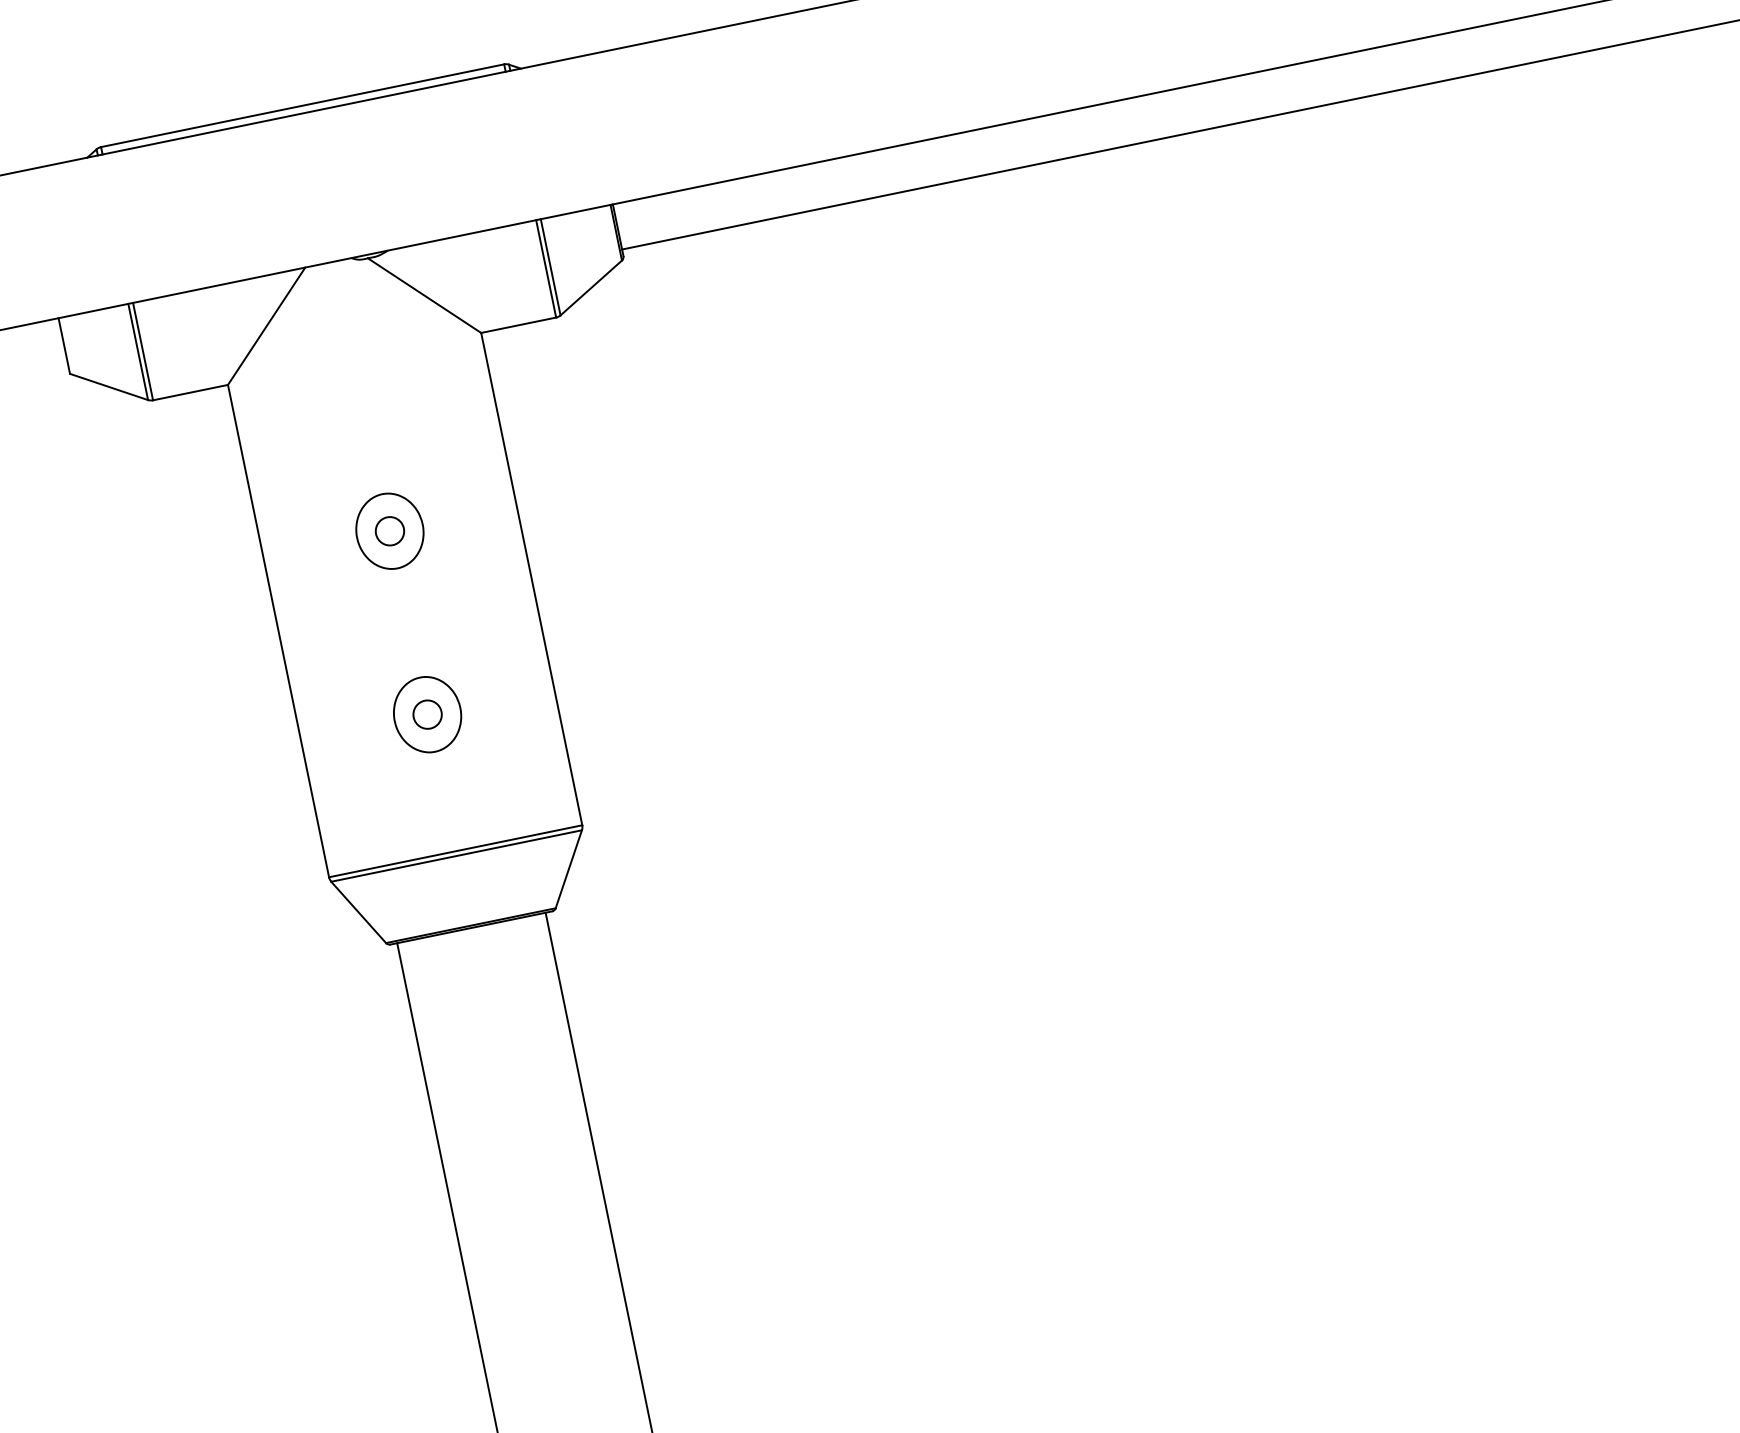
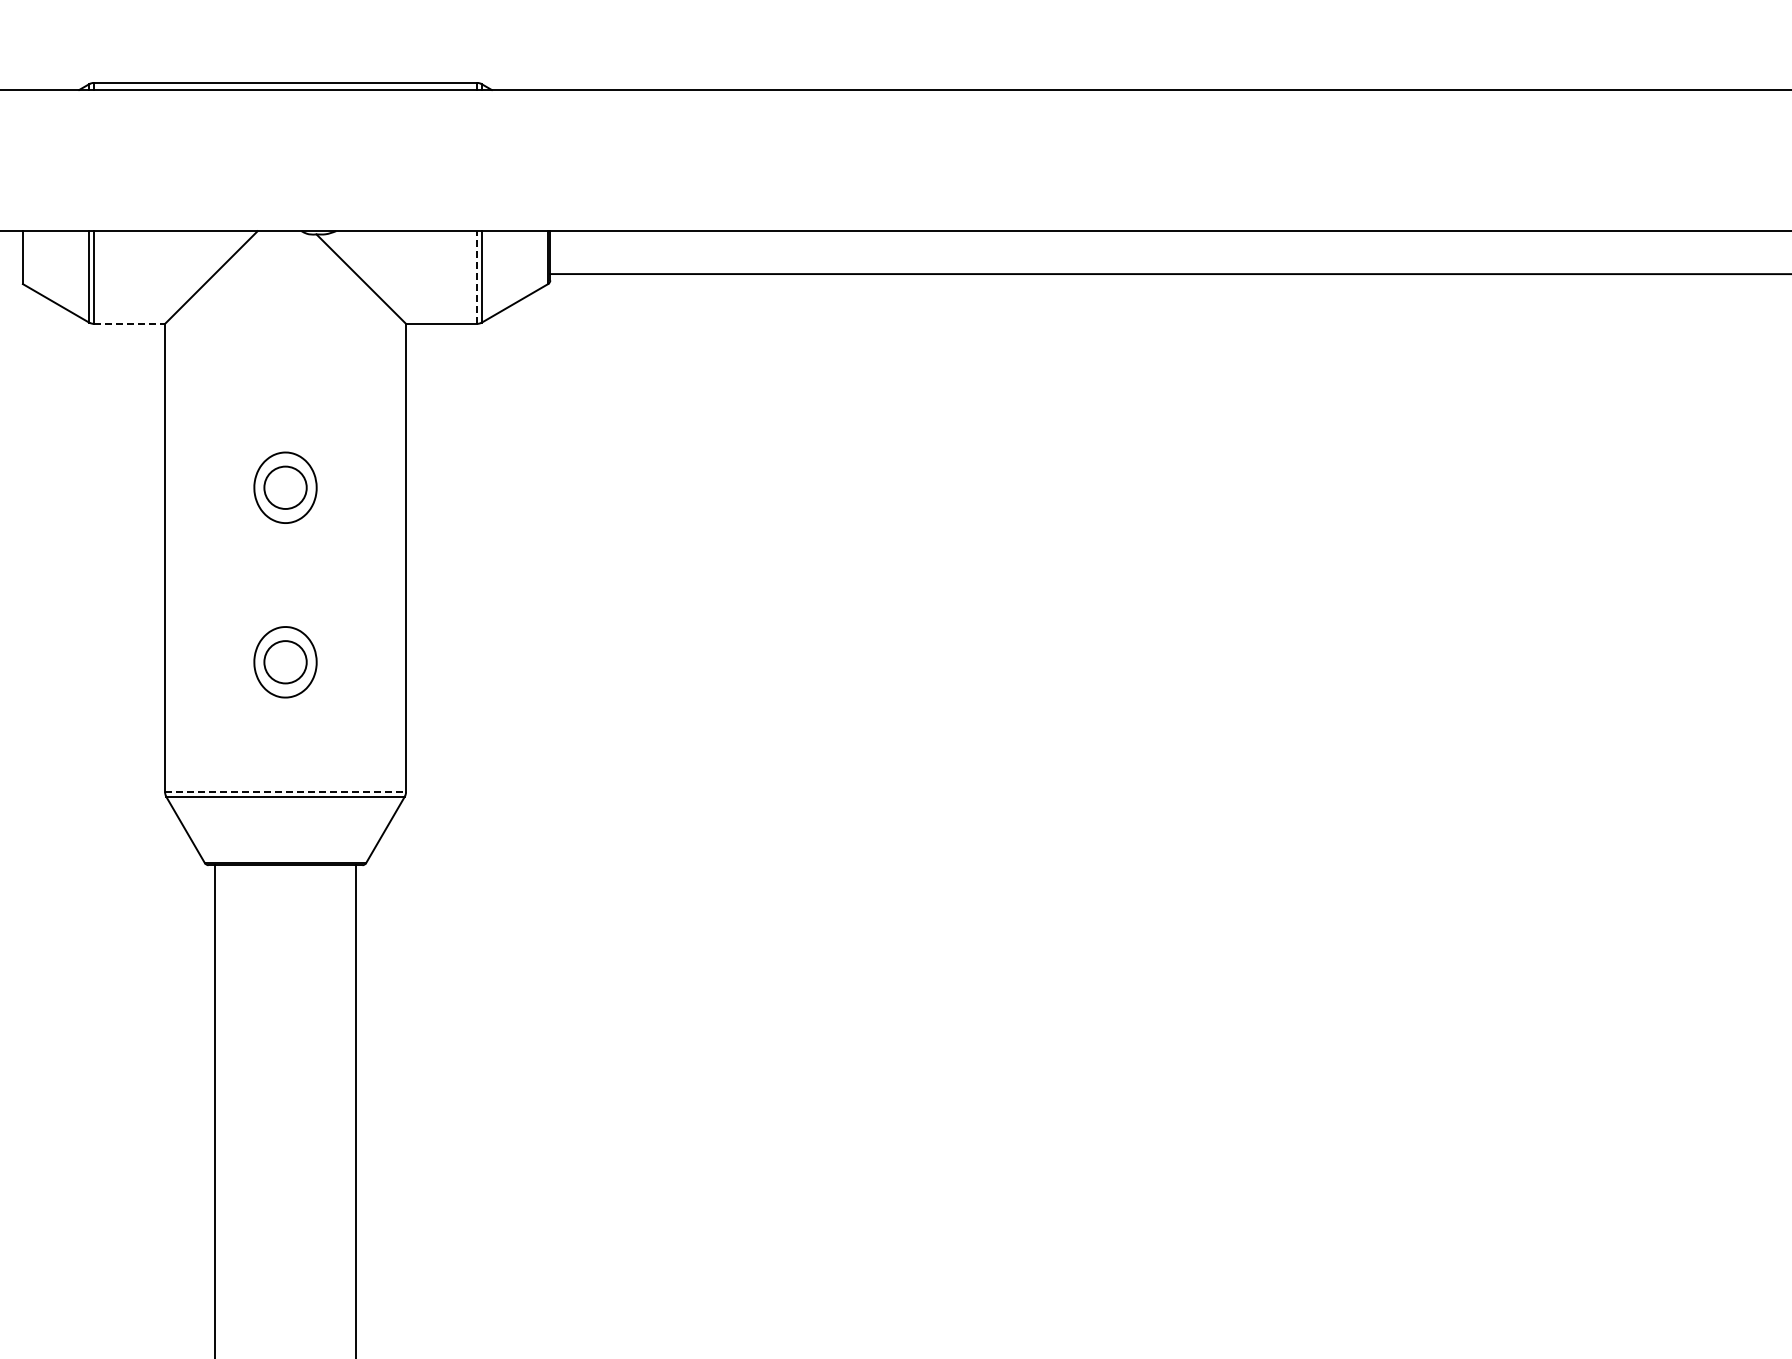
line: (546, 268) -> (477, 277), solid -> dashed
line: (190, 392) -> (129, 323), solid -> dashed
circle: (389, 530) -> (285, 487), size x1.6
circle: (427, 714) -> (285, 662), size x1.6
line: (456, 851) -> (286, 792), solid -> dashed

